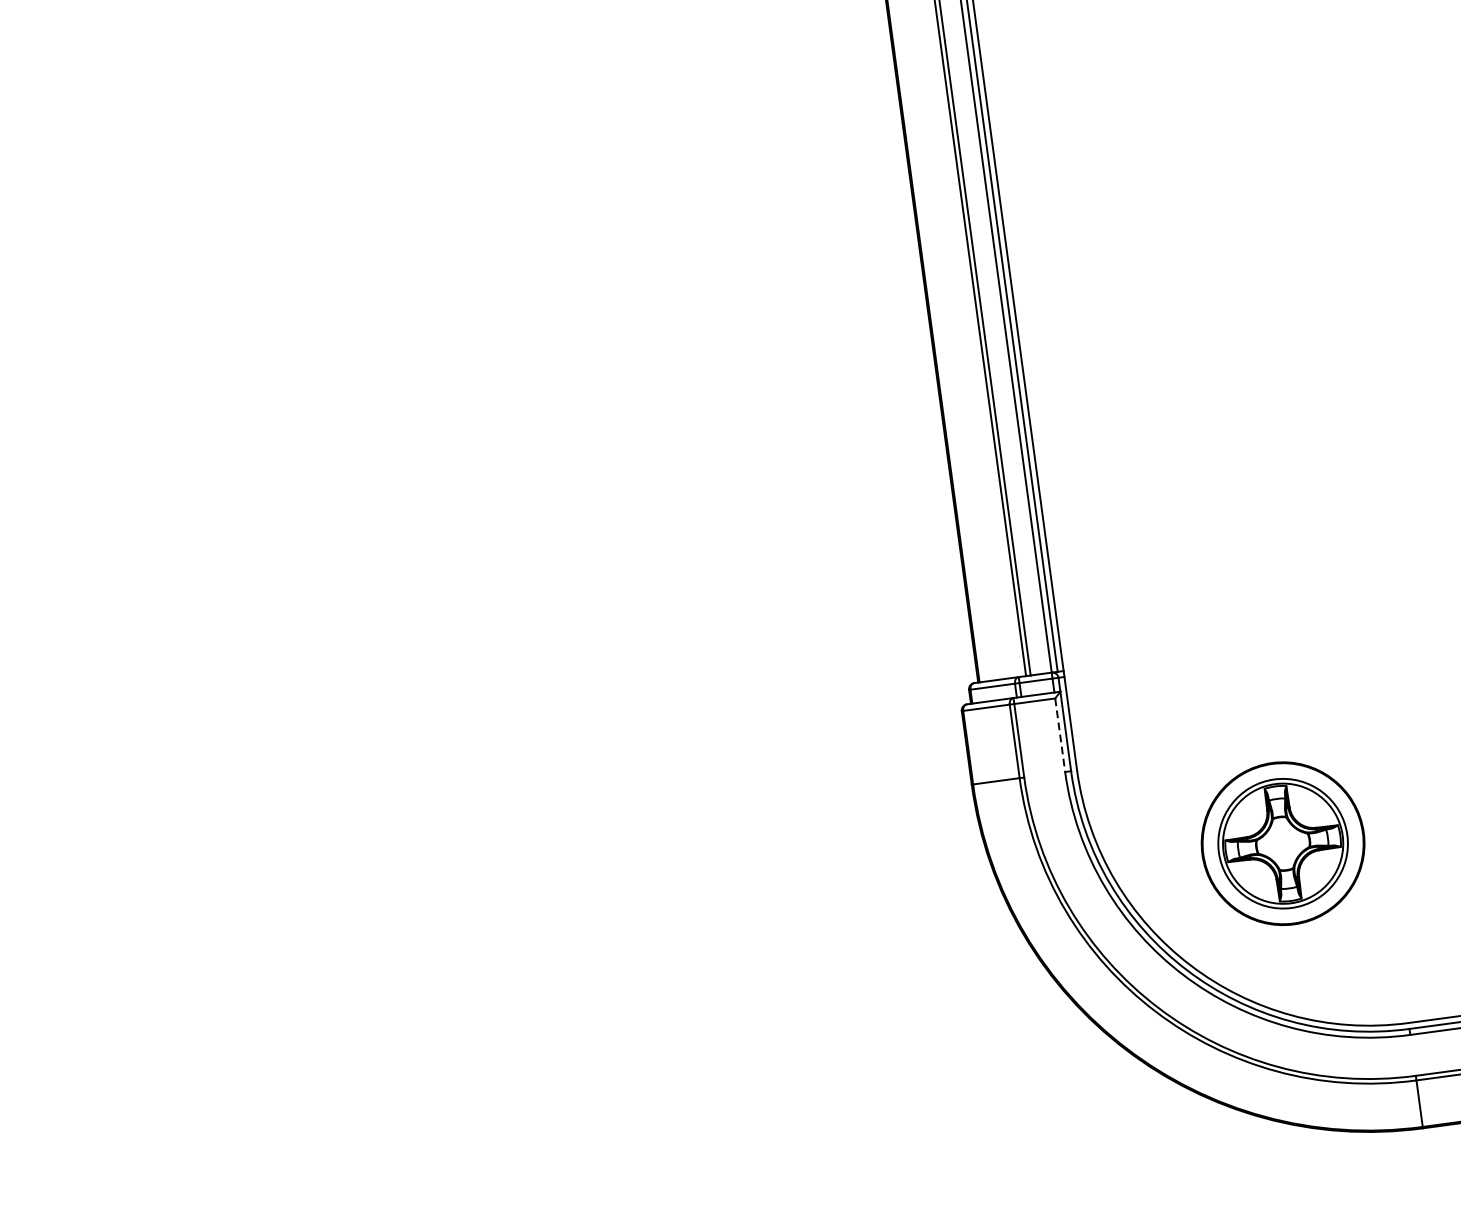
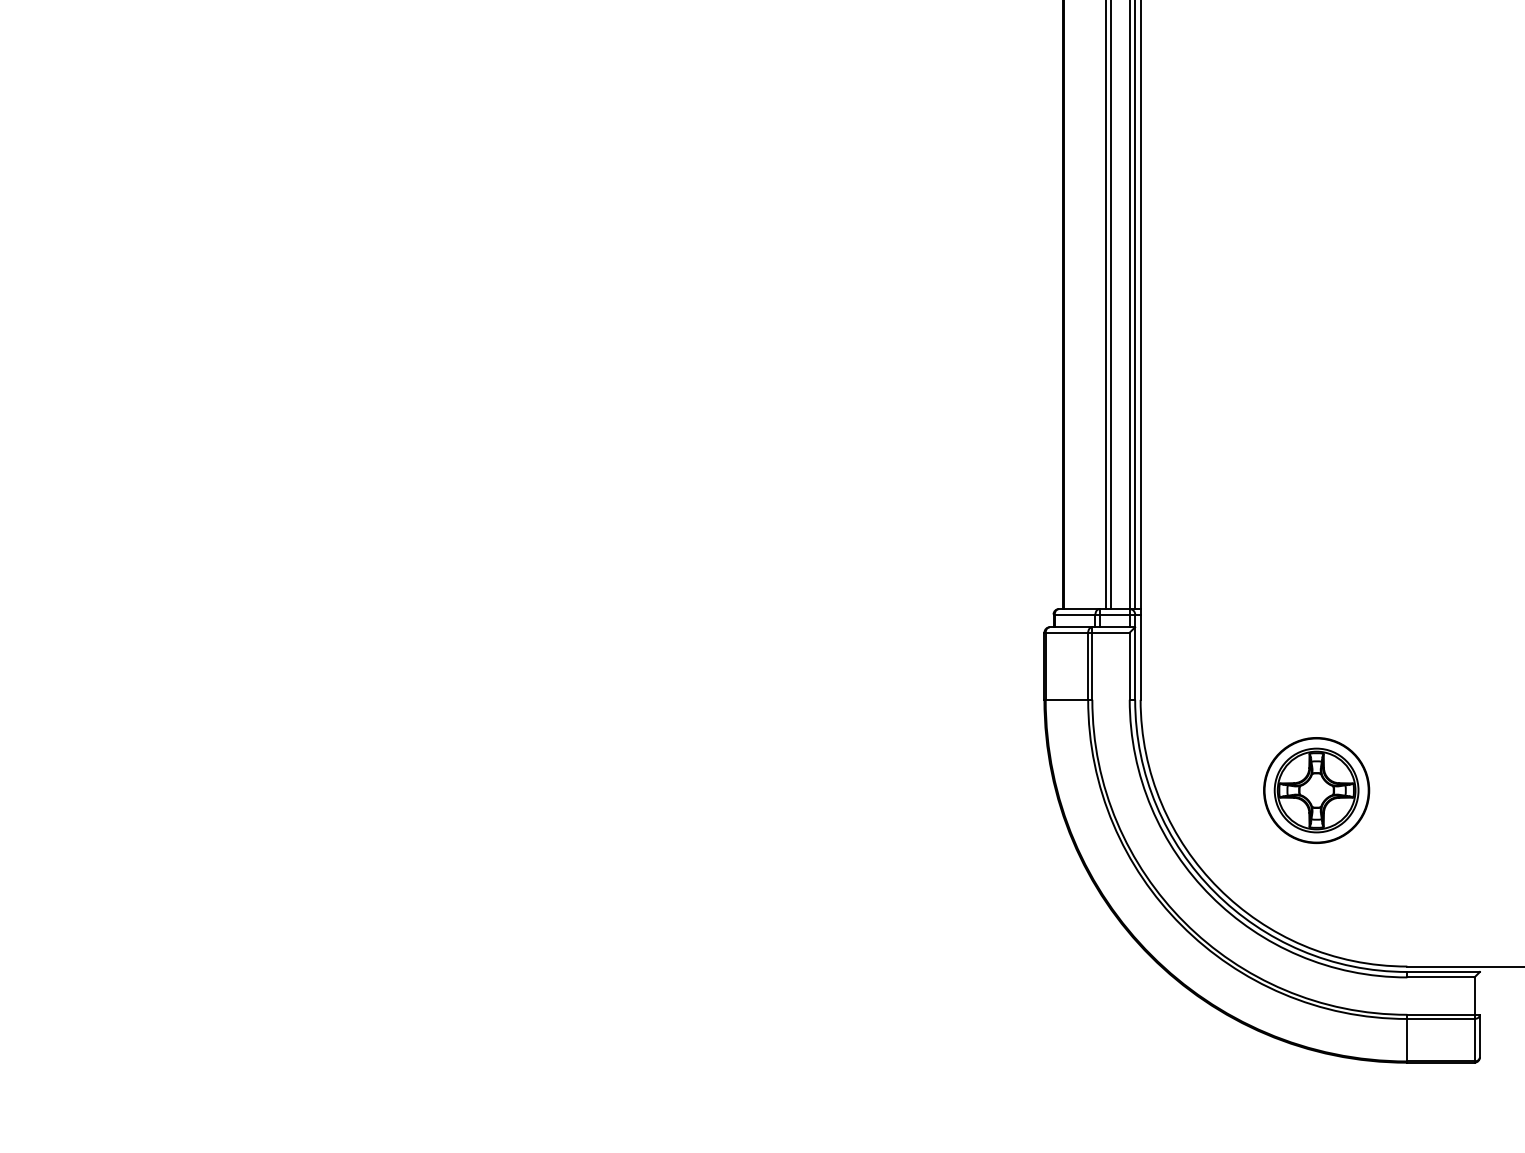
line: (1059, 735) -> (1129, 666), dashed -> solid
part: (1283, 843) -> (1316, 790), size x0.71

